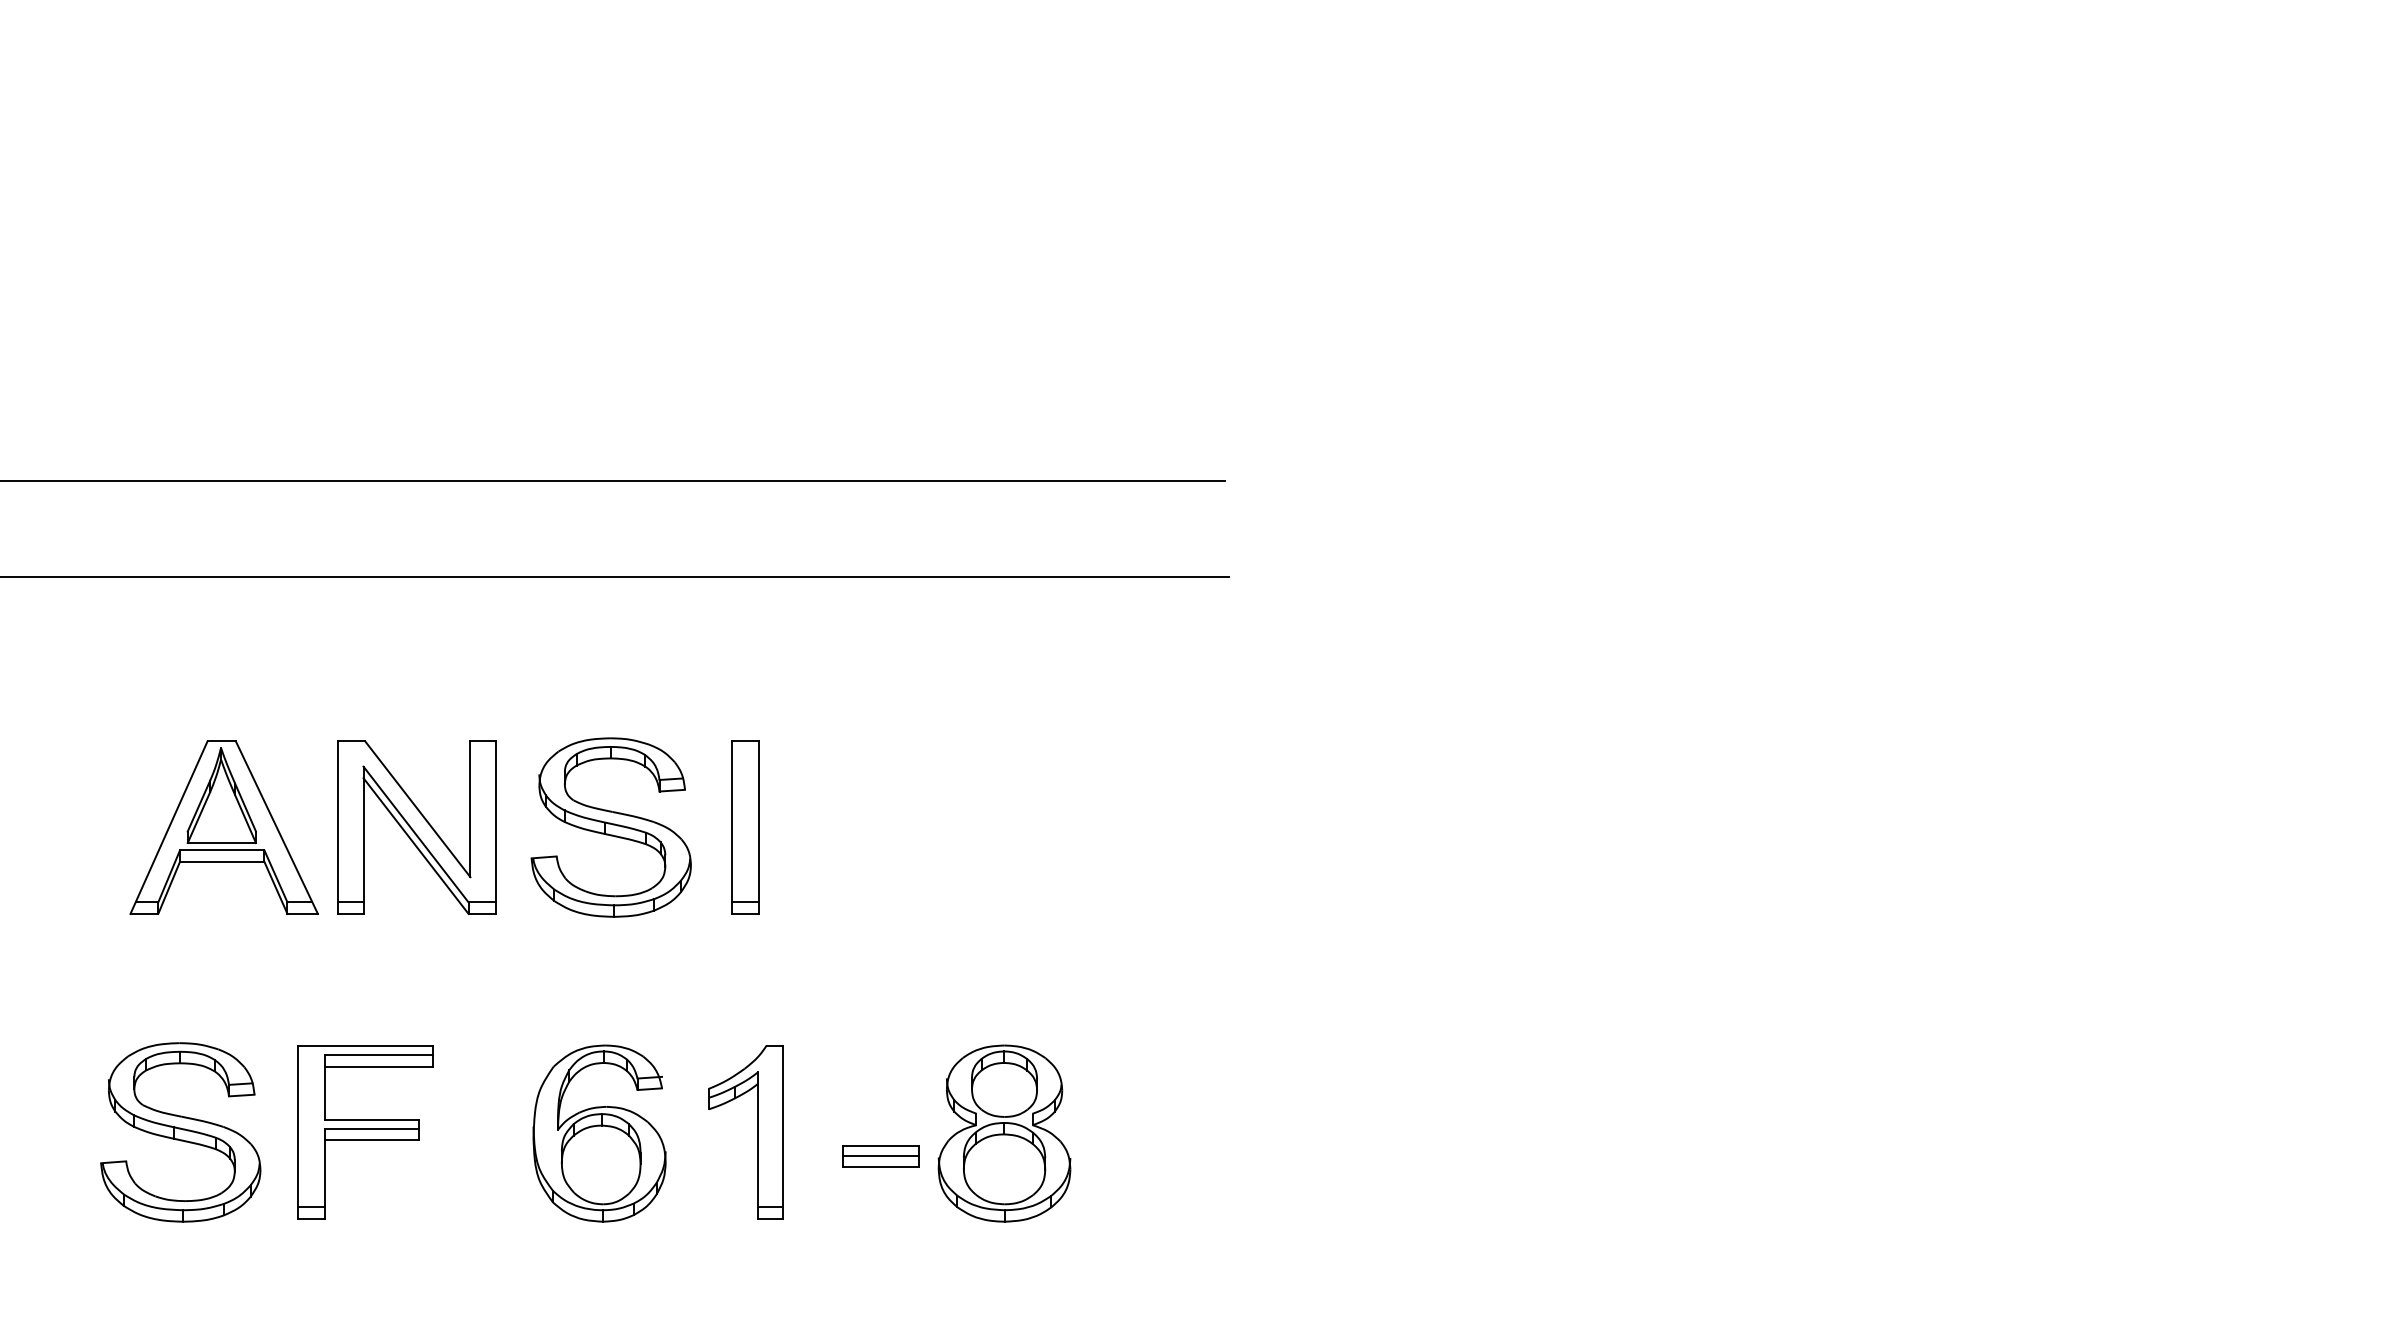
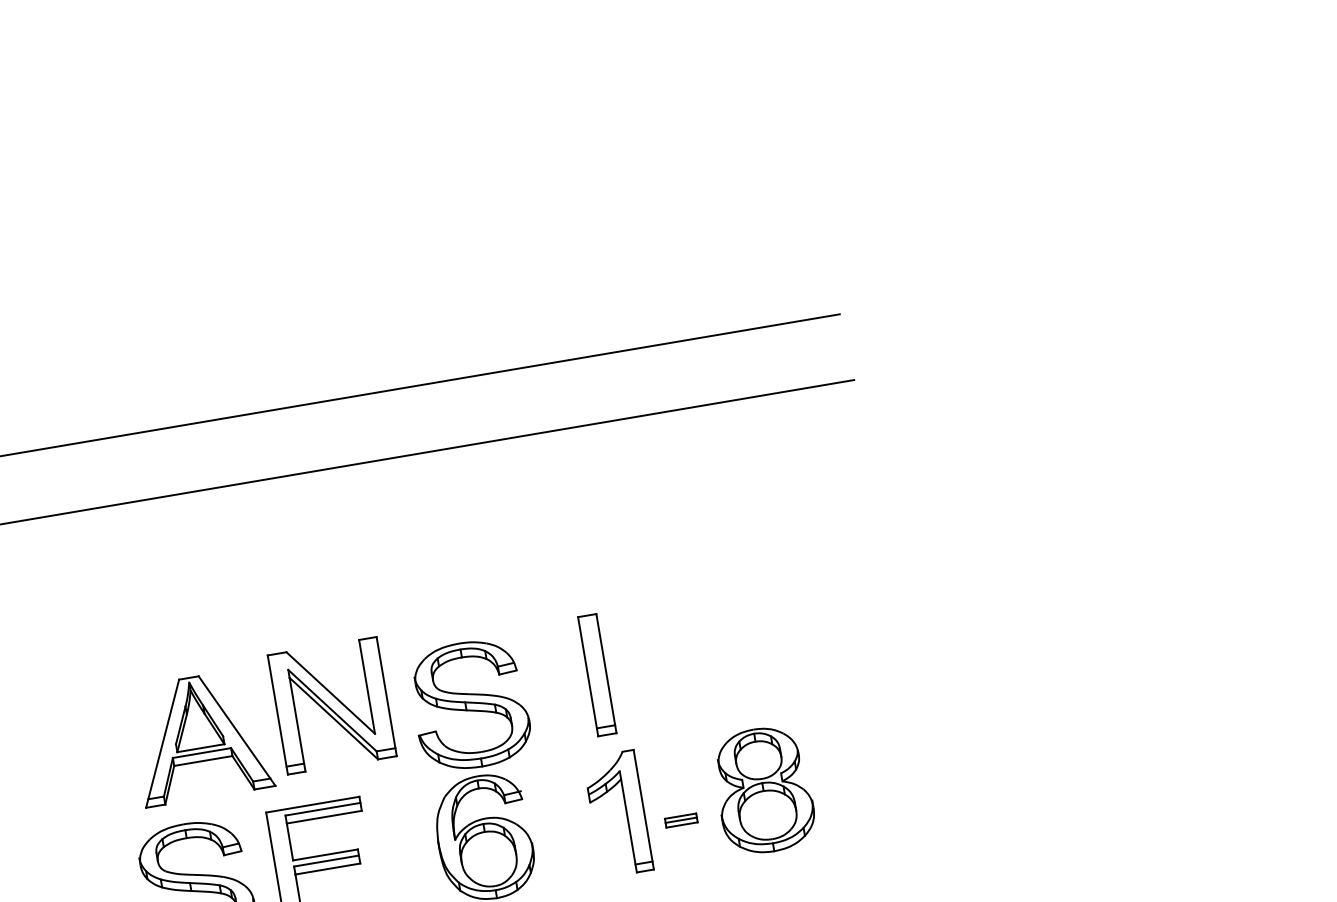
part: (223, 827) -> (200, 737), moved
part: (416, 827) -> (331, 705), moved
part: (610, 827) -> (469, 705), moved
part: (745, 827) -> (597, 675), moved
part: (757, 1132) -> (626, 812), moved
part: (880, 1156) -> (680, 820), size x0.6

